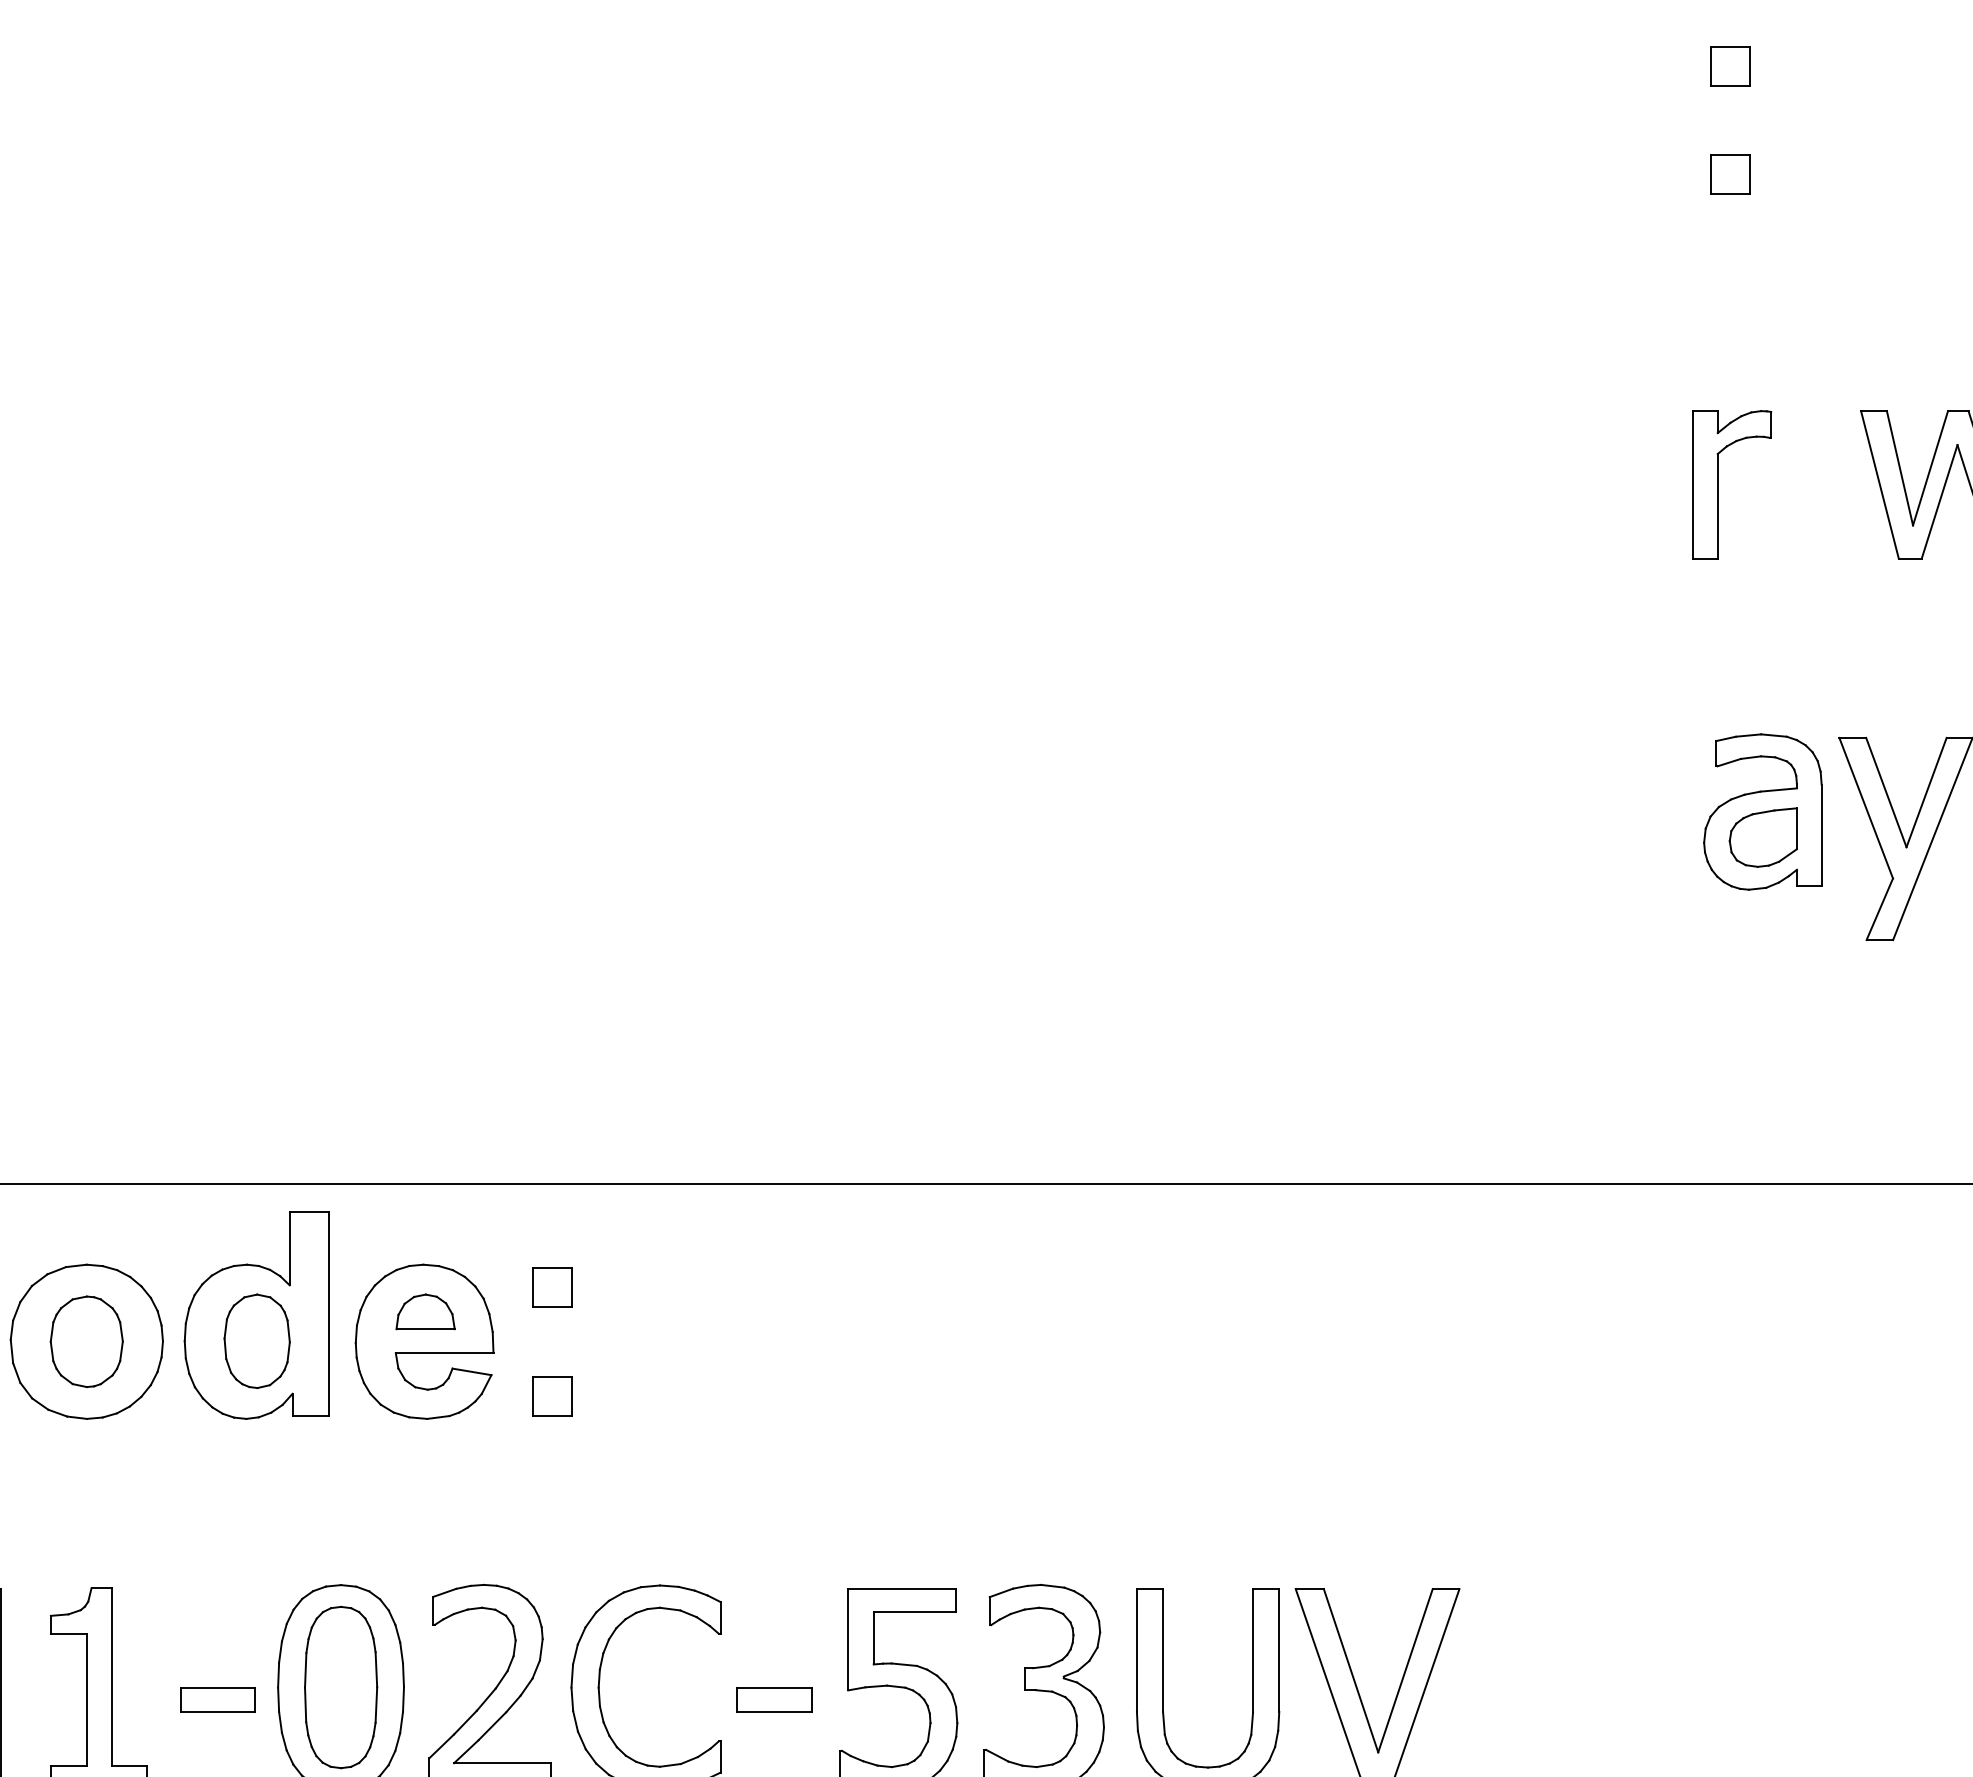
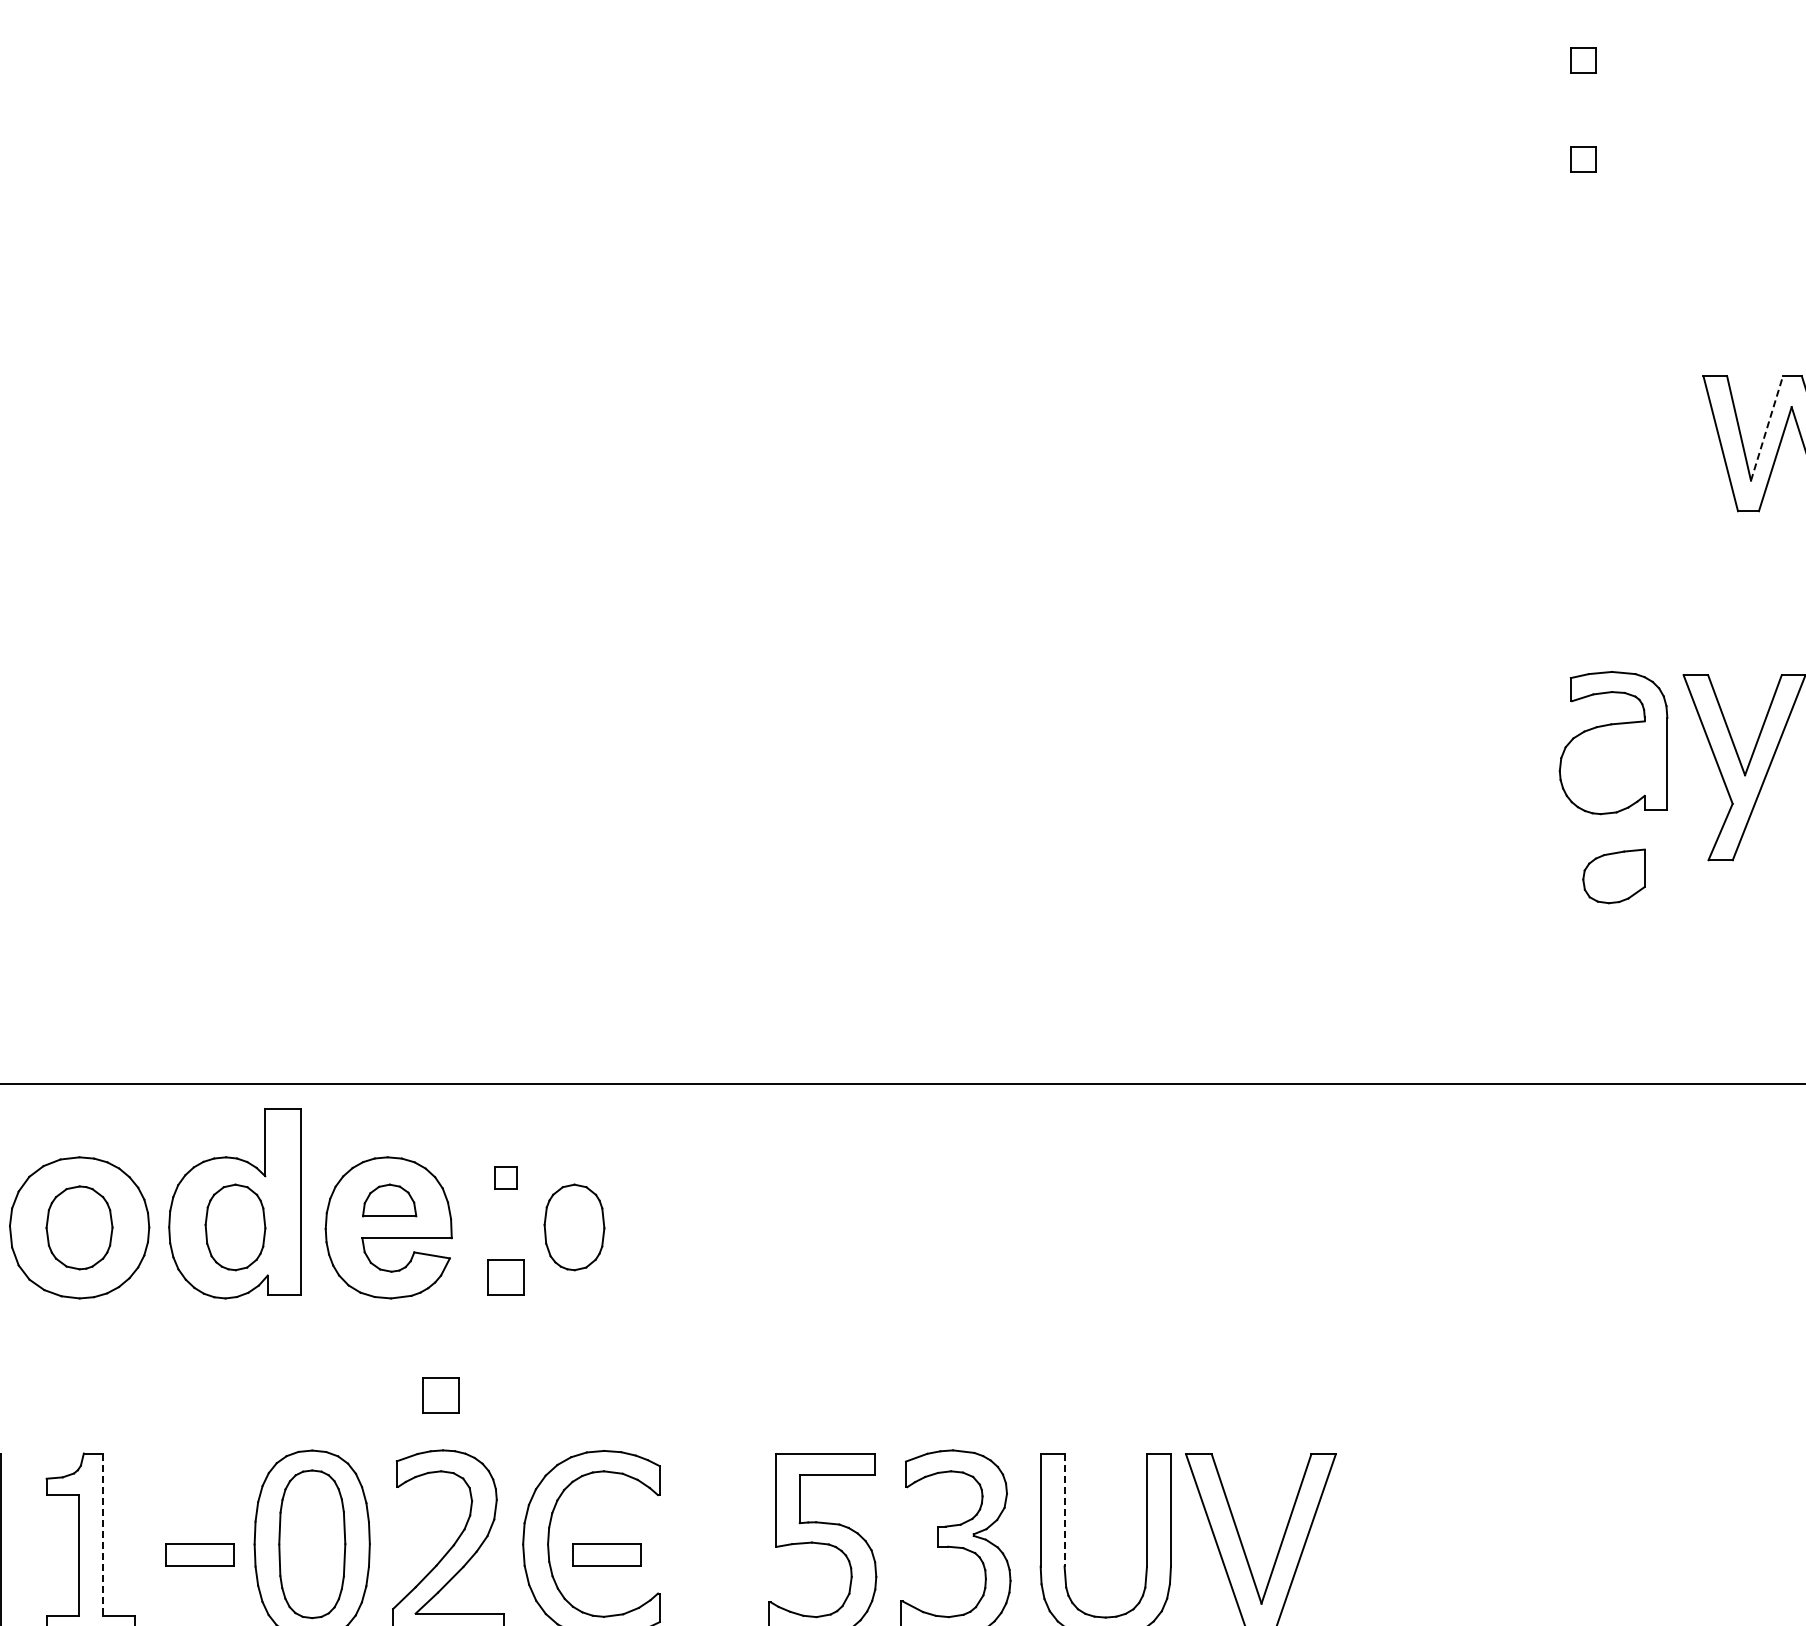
part: (1730, 66) -> (1583, 60), size x0.7
part: (1730, 174) -> (1583, 159), size x0.7
line: (1931, 468) -> (1767, 428), solid -> dashed
part: (1717, 484) -> (1572, 443), removed
part: (1762, 837) -> (1613, 876), moved
part: (552, 1286) -> (505, 1177), size x0.6
part: (627, 1341) -> (574, 1227), added
part: (481, 1524) -> (440, 1395), added
line: (1162, 1650) -> (1064, 1510), solid -> dashed
line: (111, 1677) -> (102, 1535), solid -> dashed
part: (773, 1698) -> (606, 1554), moved

